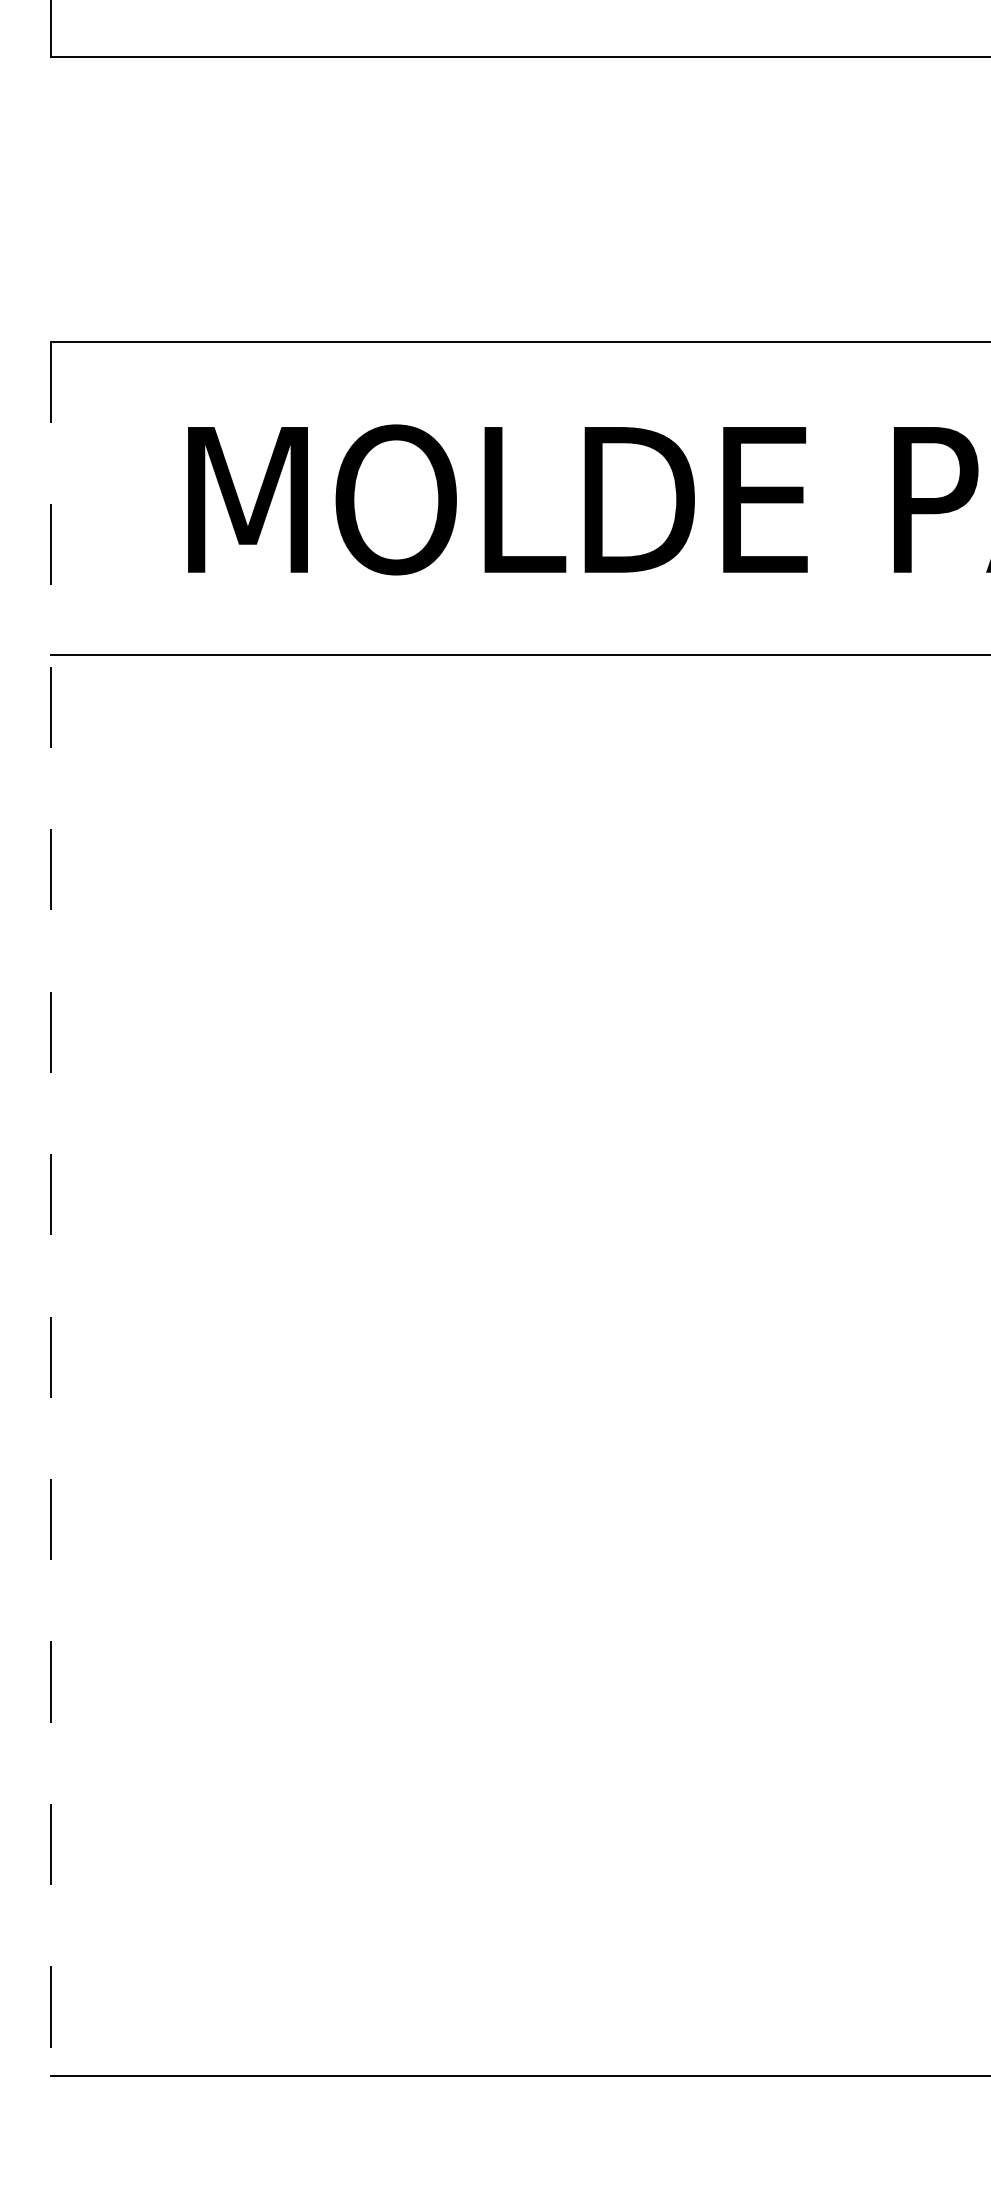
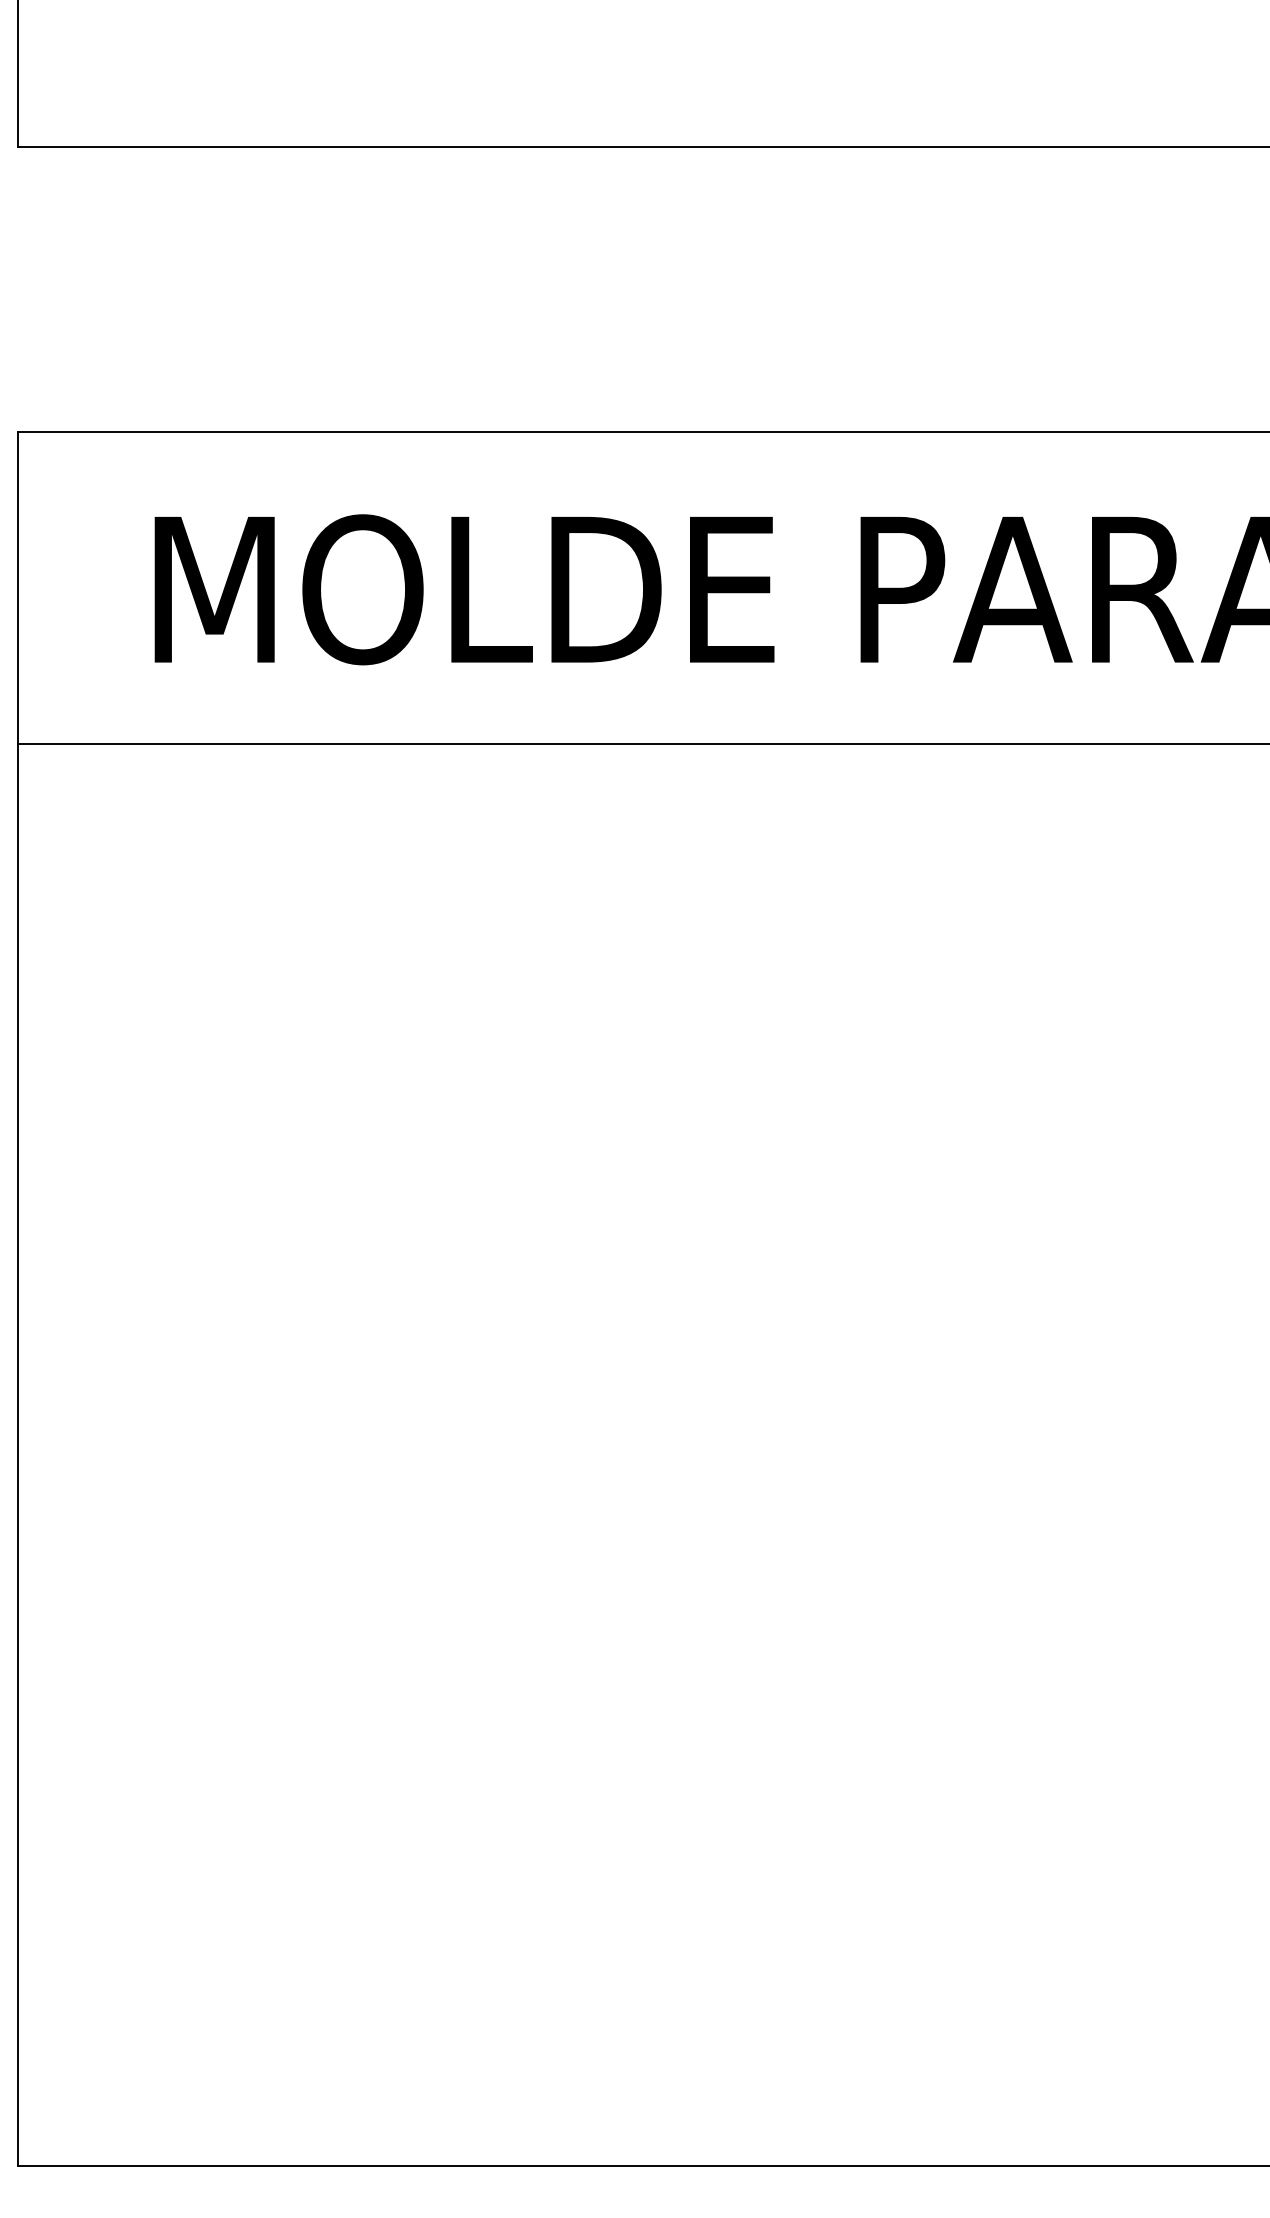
line: (50, 1209) -> (17, 1299), dashed -> solid

